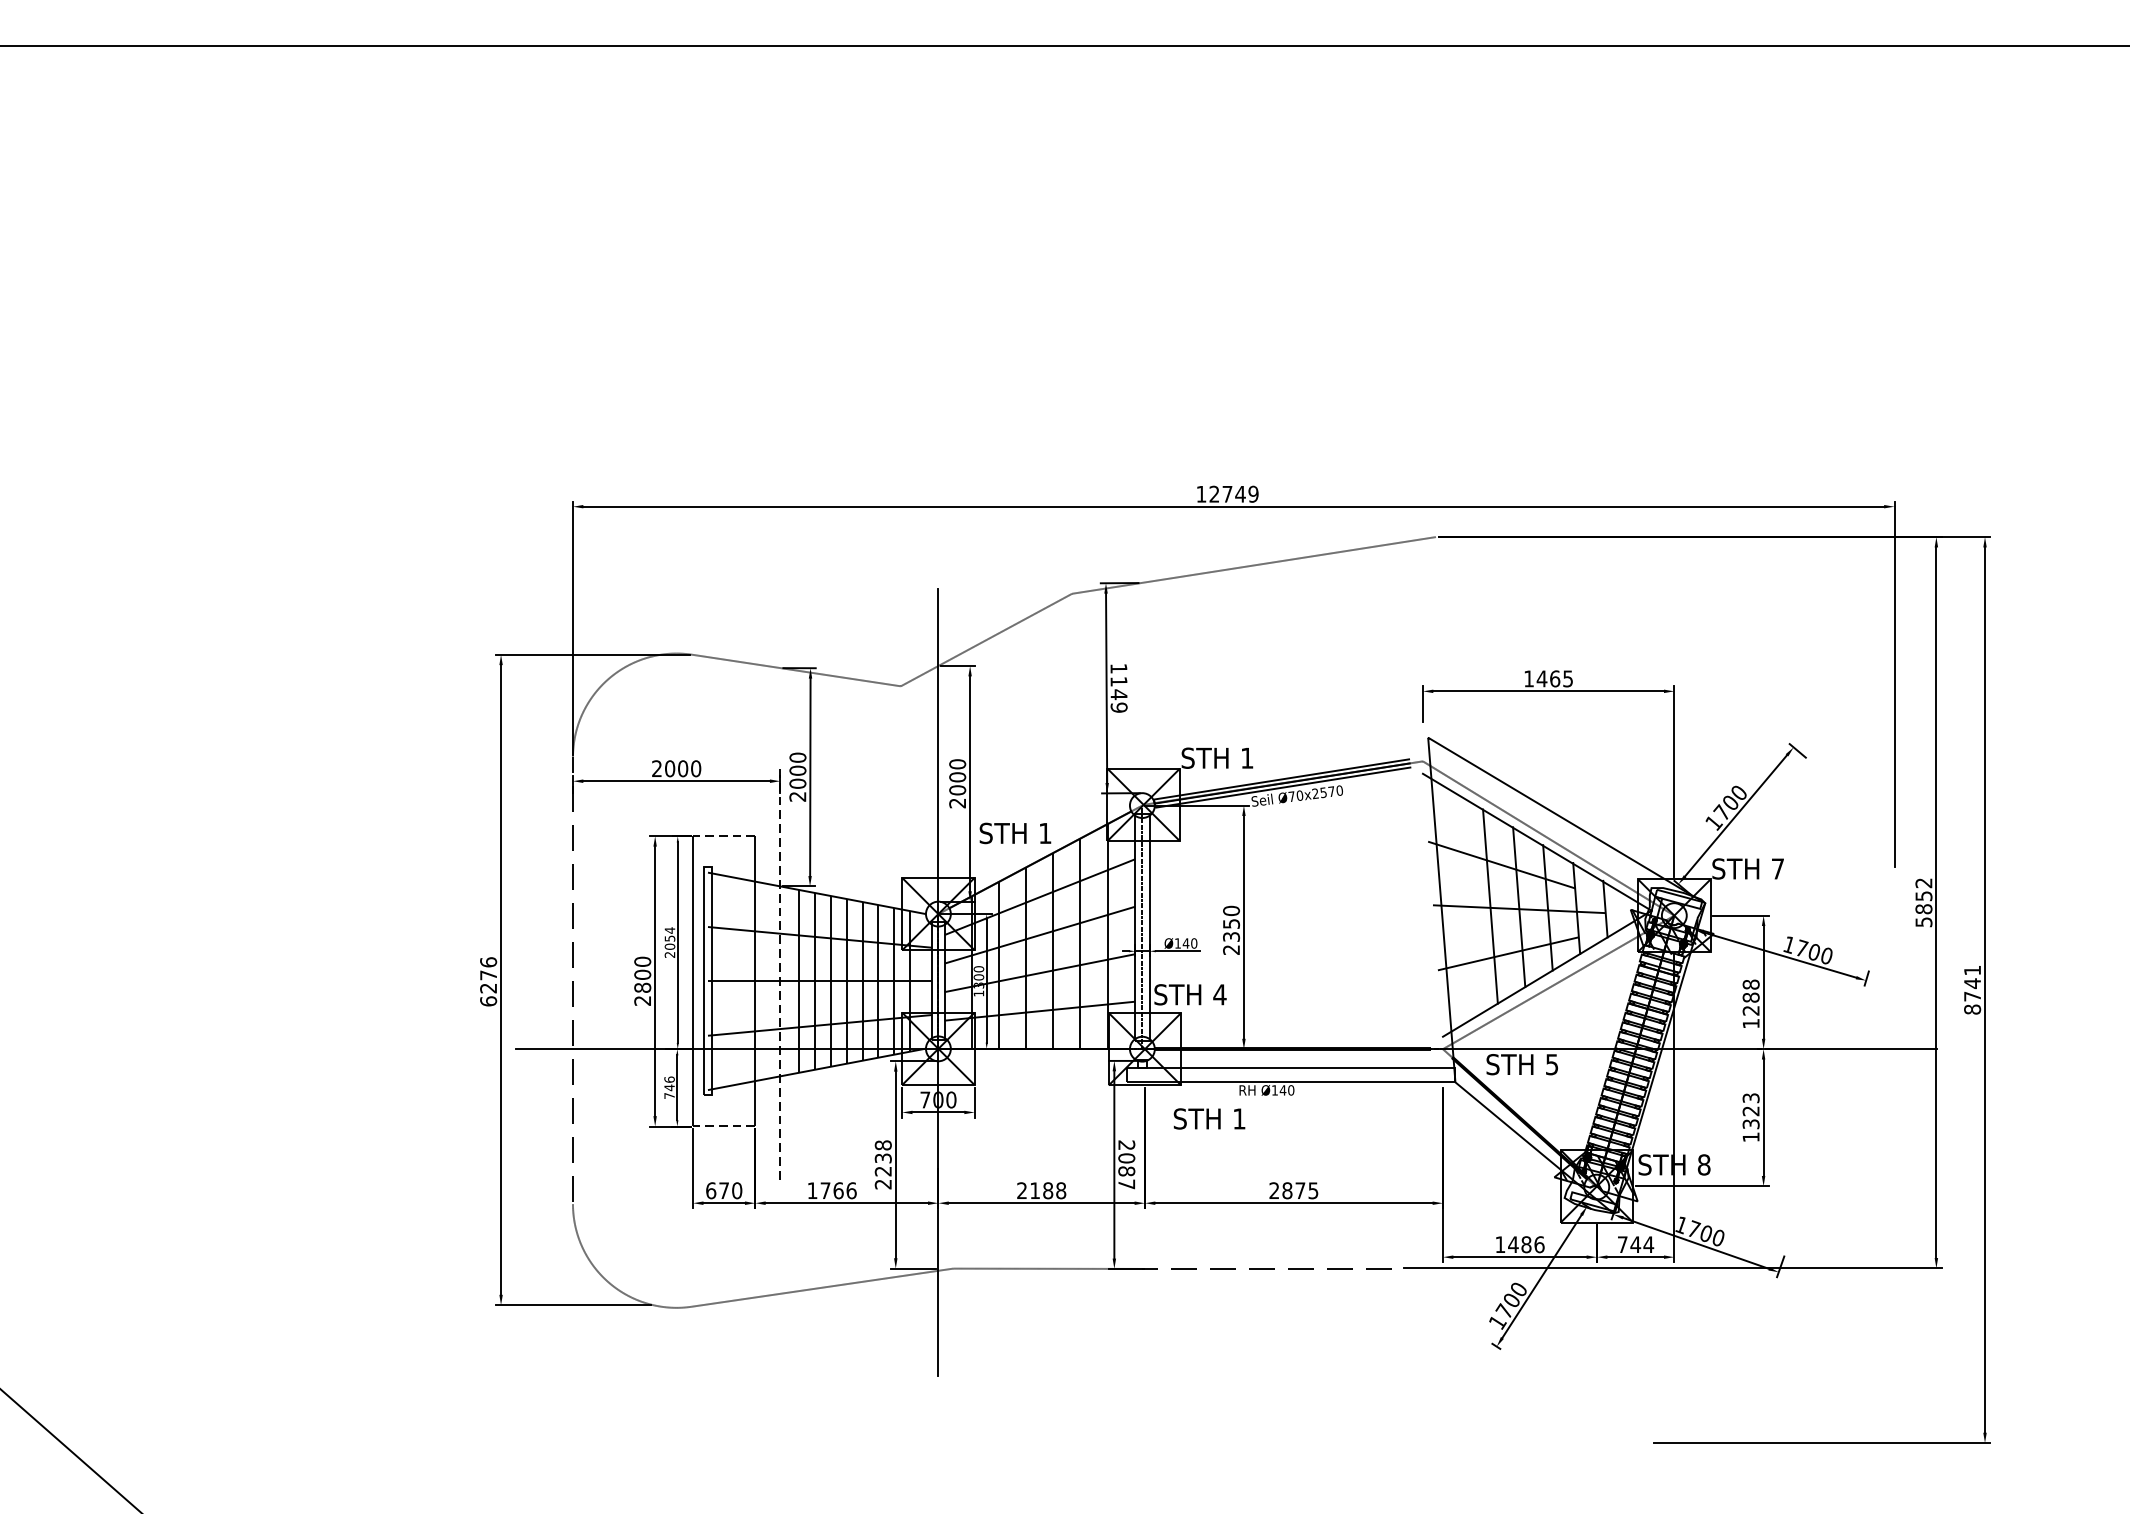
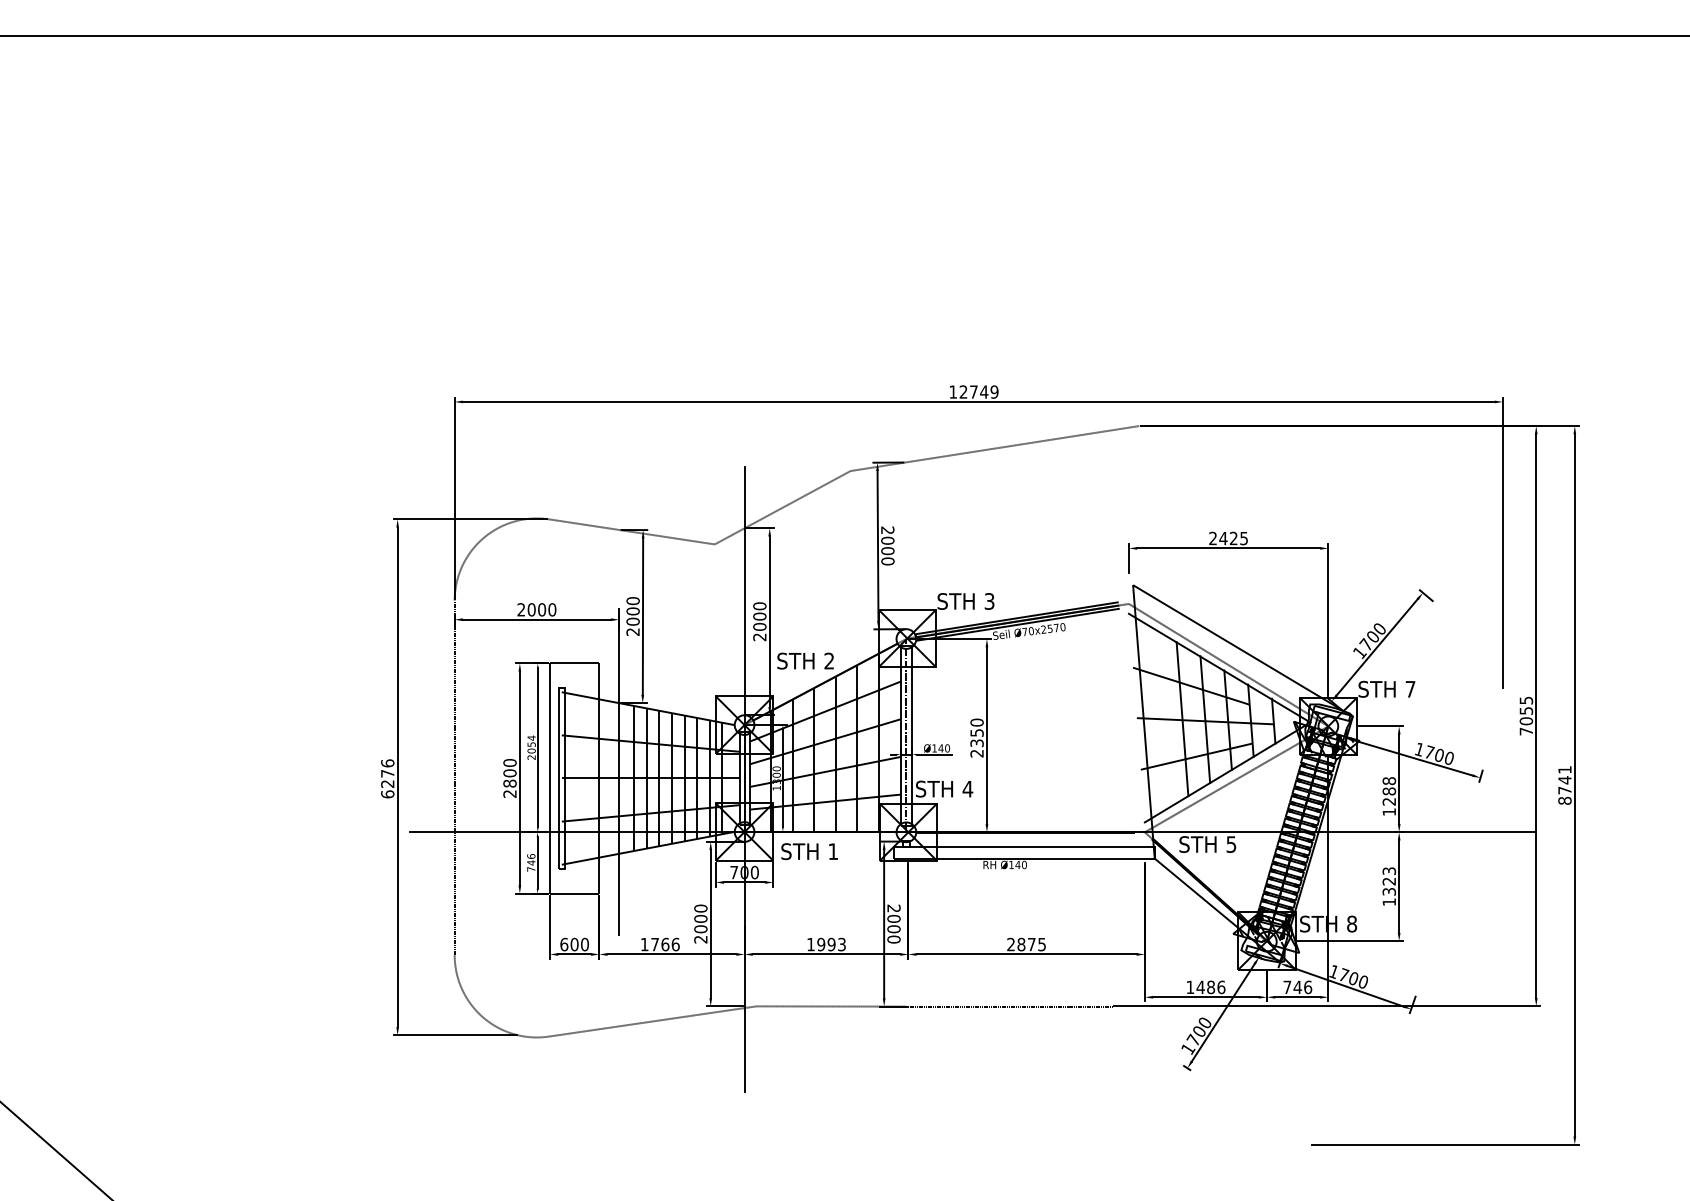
text: (1542, 678) -> (1223, 538), 1465 -> 2425
text: (1118, 687) -> (887, 545), 1149 -> 2000
text: (1247, 758) -> (989, 601), 1 -> 3
text: (1044, 832) -> (828, 660), 1 -> 2
line: (724, 836) -> (574, 663), dashed -> solid
text: (1924, 901) -> (1526, 715), 5852 -> 7055
line: (780, 973) -> (619, 772), dashed -> solid
text: (1209, 1118) -> (809, 851), moved
line: (724, 1126) -> (574, 893), dashed -> solid
text: (882, 1157) -> (700, 918), 2238 -> 2000
text: (1126, 1178) -> (893, 934), 2087 -> 2000
text: (724, 1190) -> (574, 944), 670 -> 600
text: (1041, 1190) -> (826, 944), 2188 -> 1993
text: (1648, 1244) -> (1307, 987), 744 -> 746

